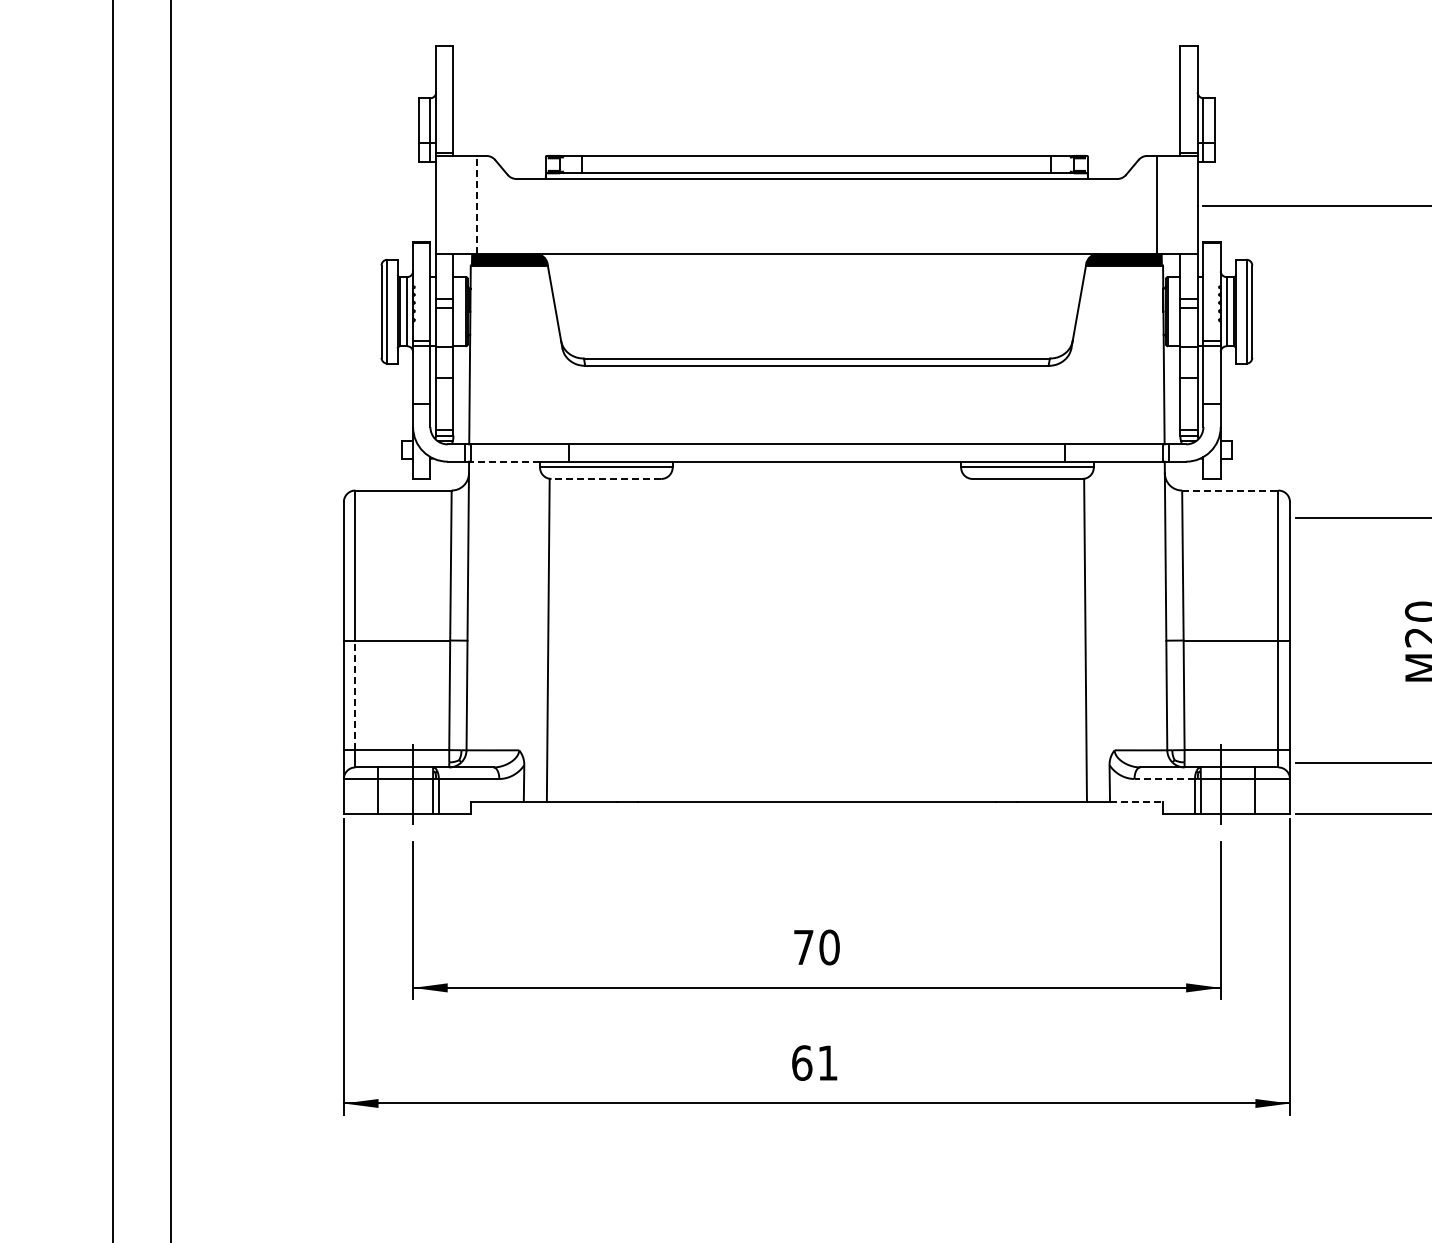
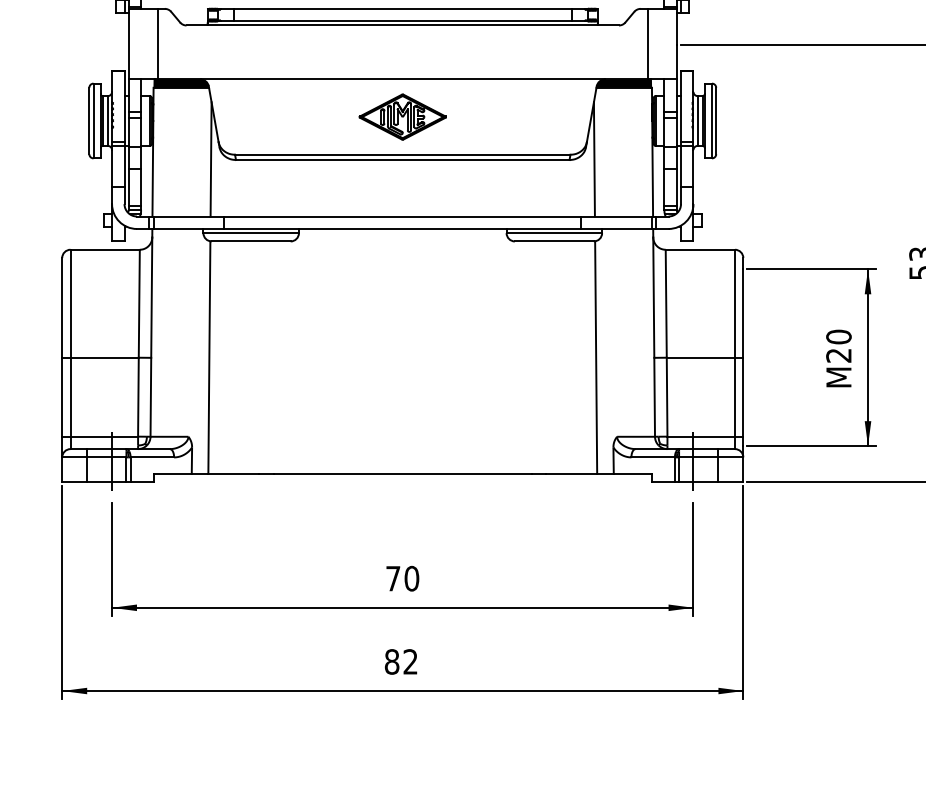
line: (476, 204) -> (157, 43), dashed -> solid
part: (816, 306) -> (402, 117), added
line: (550, 364) -> (210, 159), added
line: (1082, 364) -> (593, 159), added
line: (505, 461) -> (178, 228), dashed -> solid
line: (606, 479) -> (251, 241), dashed -> solid
line: (1230, 490) -> (700, 249), dashed -> solid
line: (355, 695) -> (70, 397), dashed -> solid
line: (1164, 778) -> (652, 457), dashed -> solid
line: (1136, 802) -> (632, 474), dashed -> solid
text: (814, 1062) -> (401, 661), 61 -> 82

